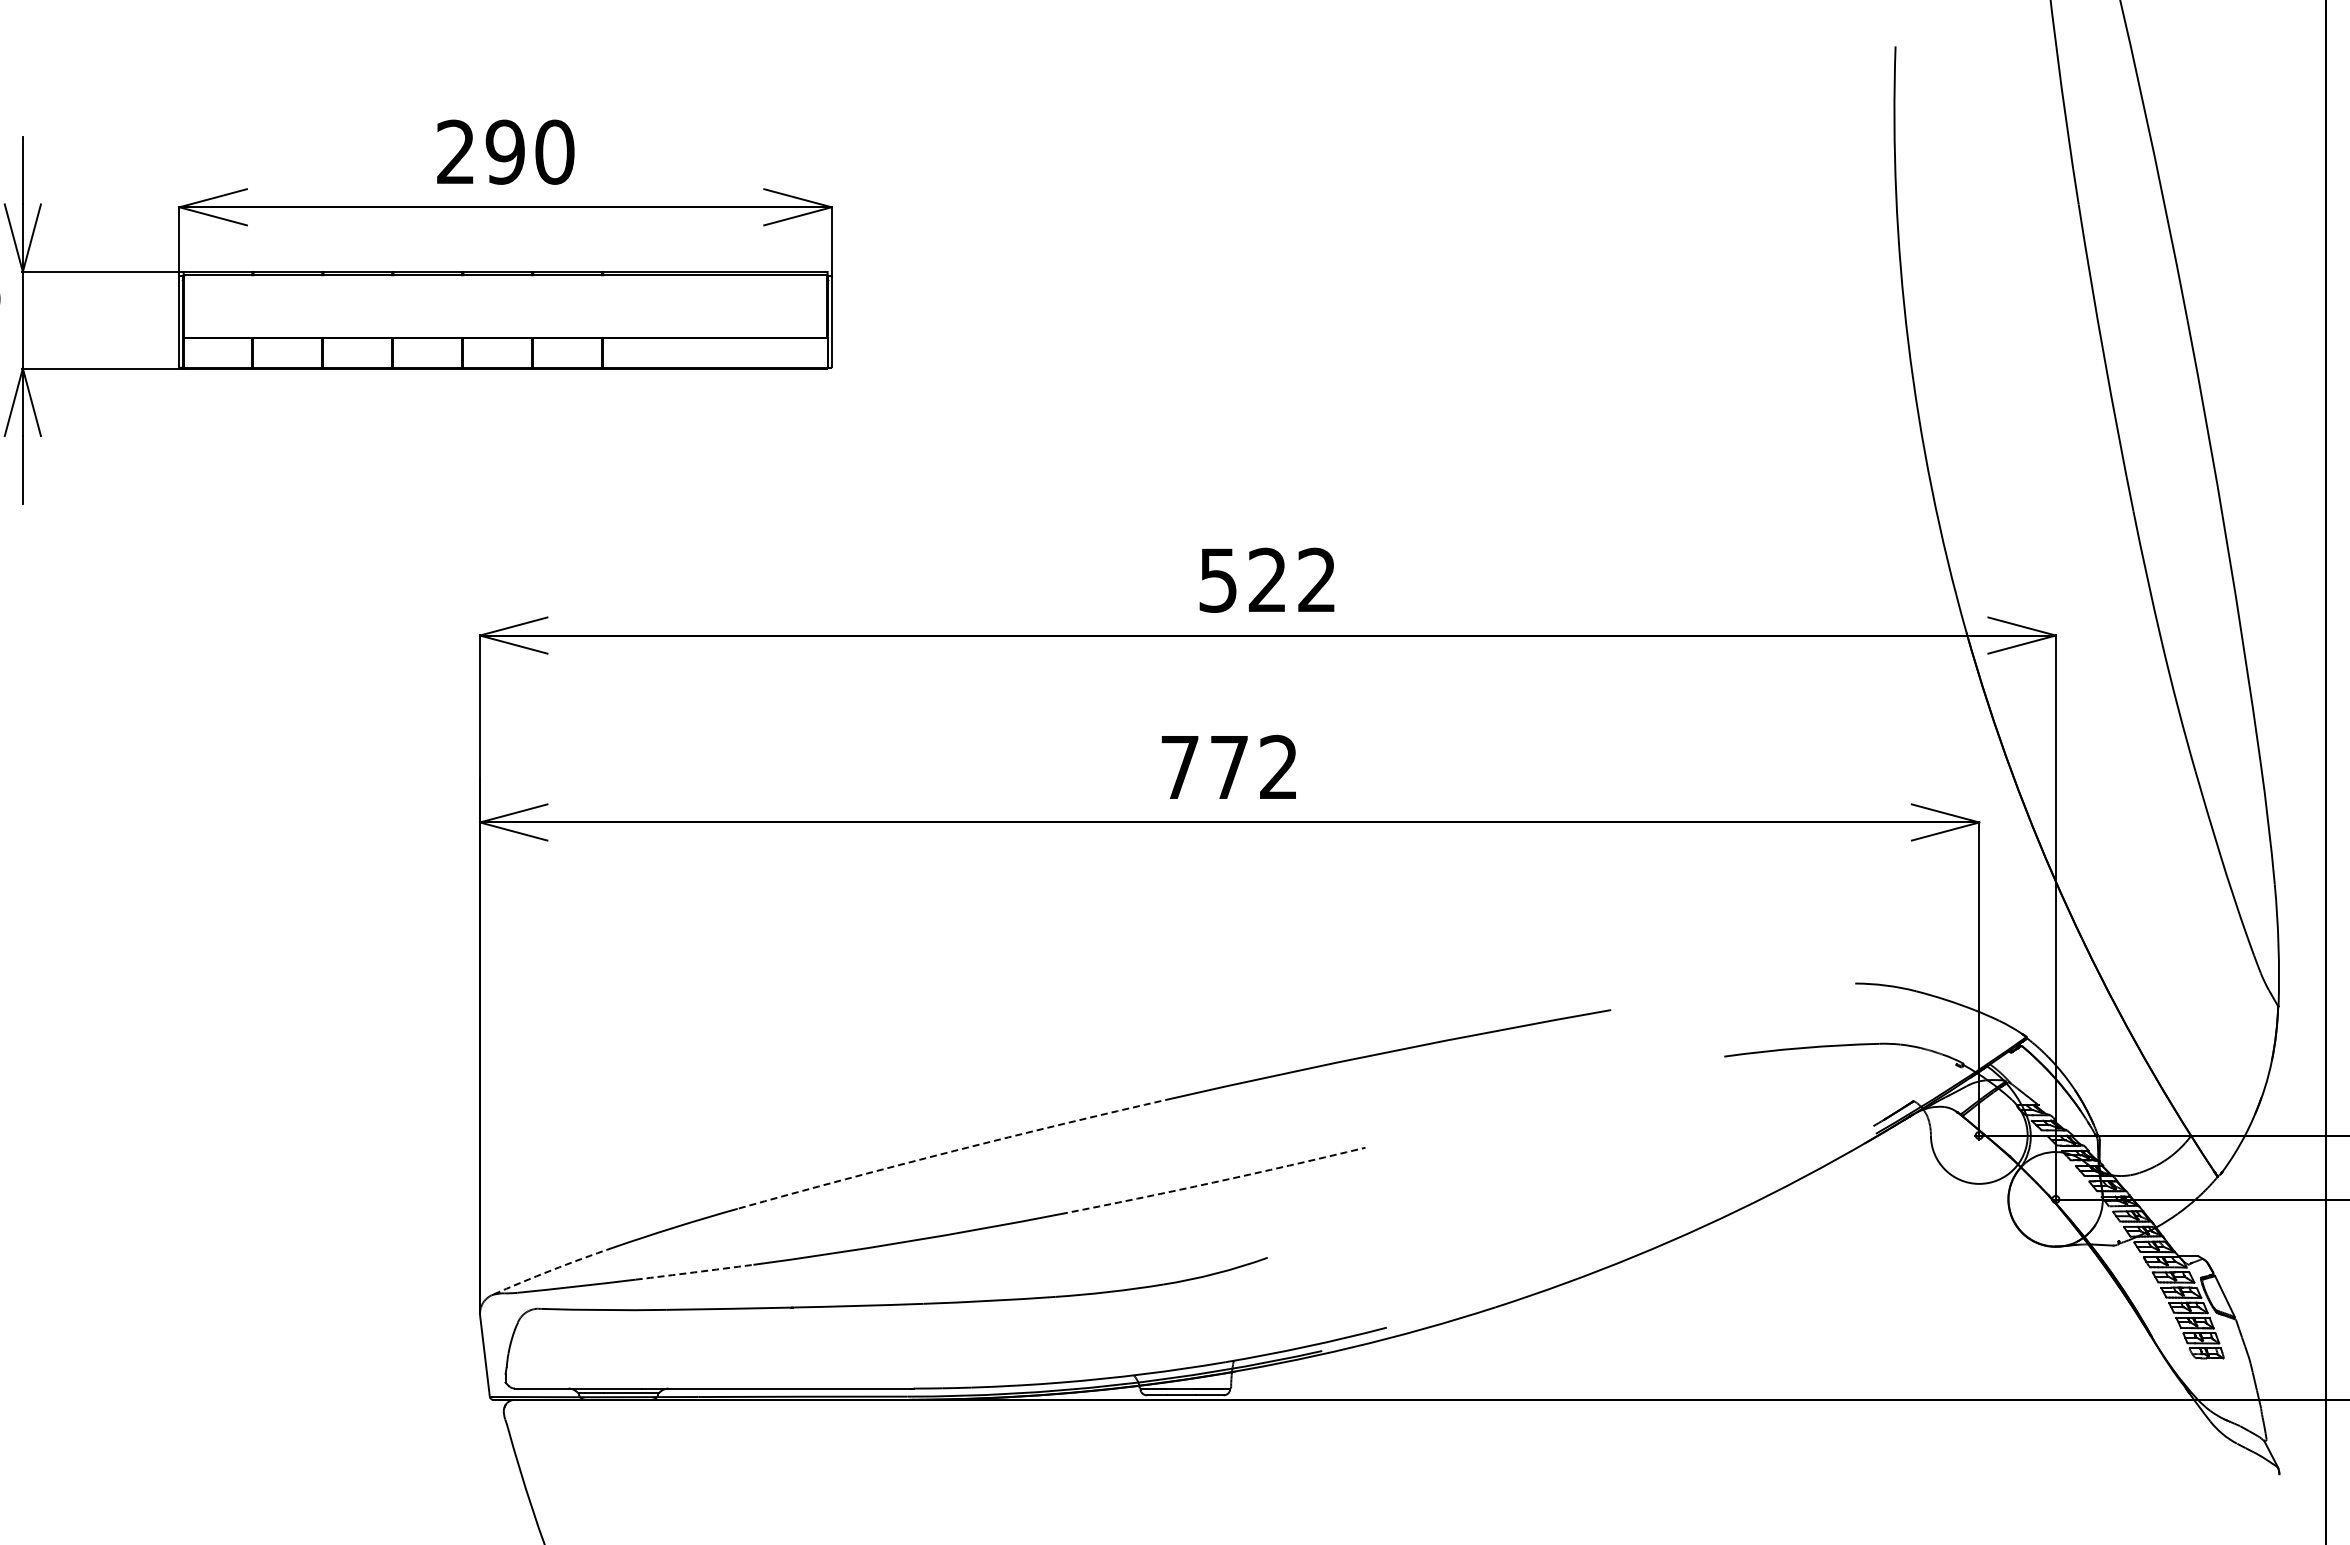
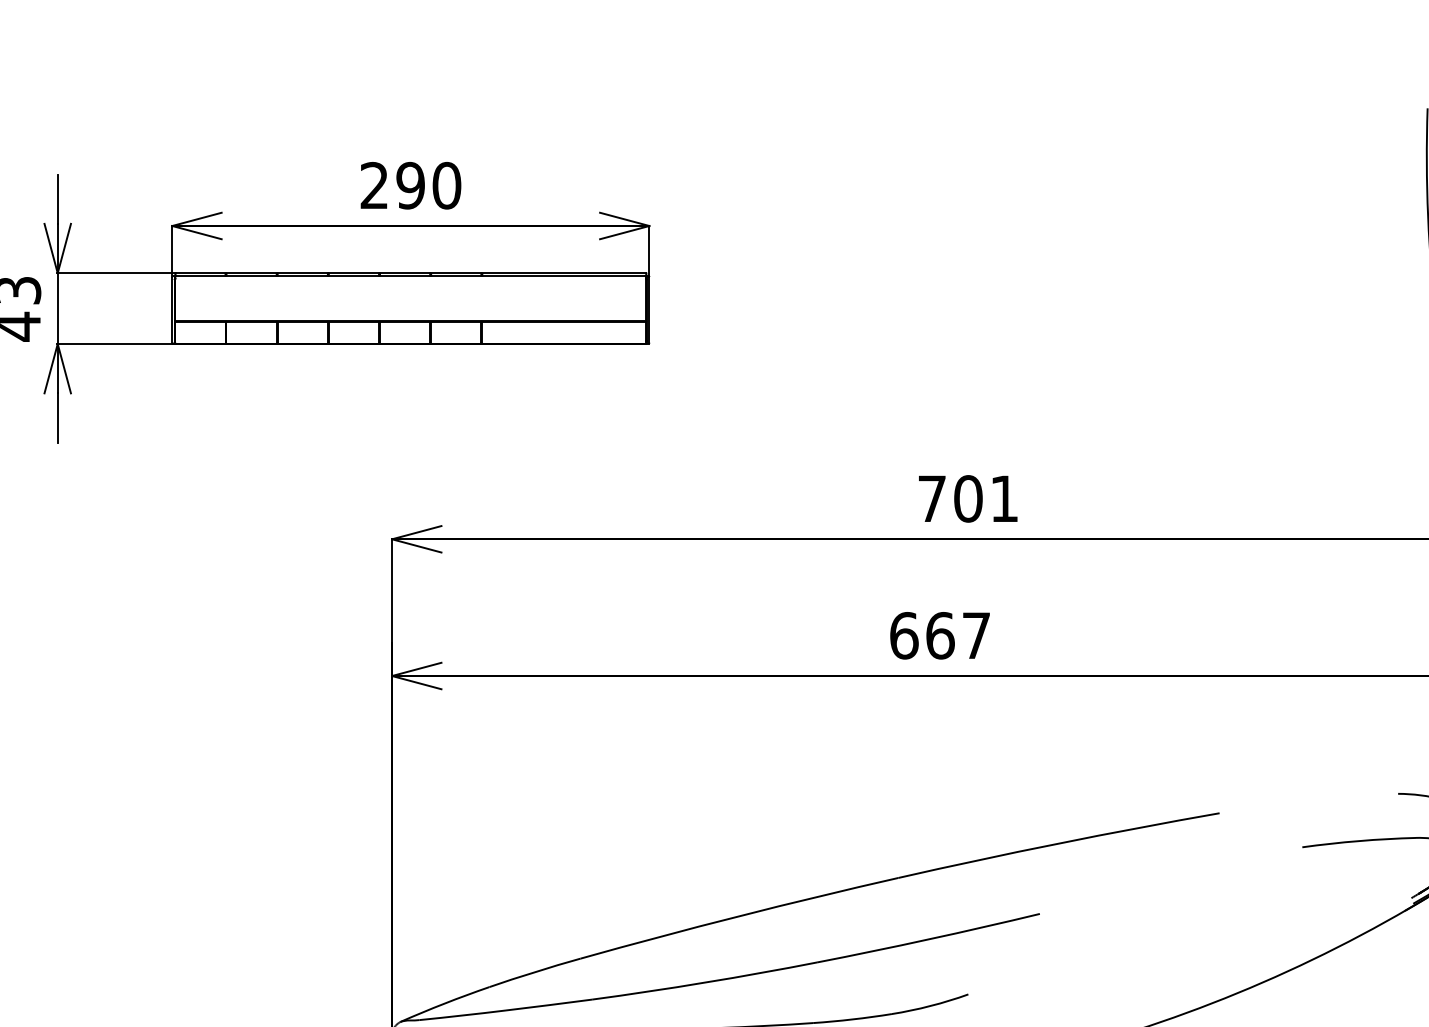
text: (1266, 579) -> (967, 498), 522 -> 701
text: (1229, 767) -> (940, 635), 772 -> 667
arc: (954, 1150) -> (739, 915), dashed -> solid
arc: (1213, 1182) -> (928, 939), dashed -> solid
arc: (551, 1270) -> (444, 1003), dashed -> solid
arc: (694, 1272) -> (549, 1005), dashed -> solid

